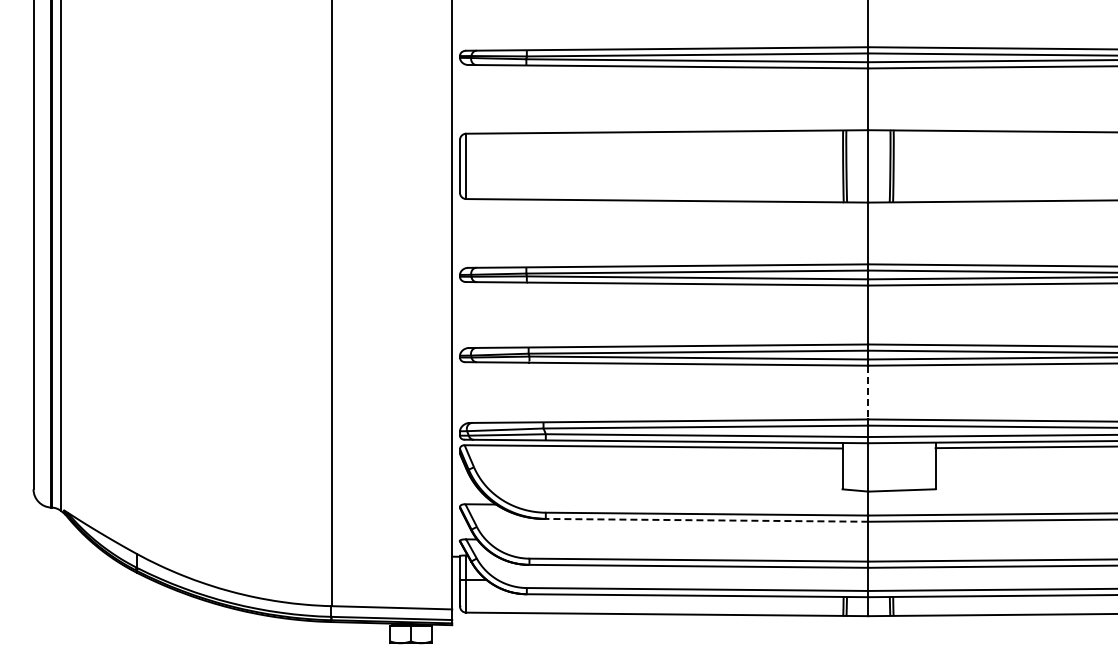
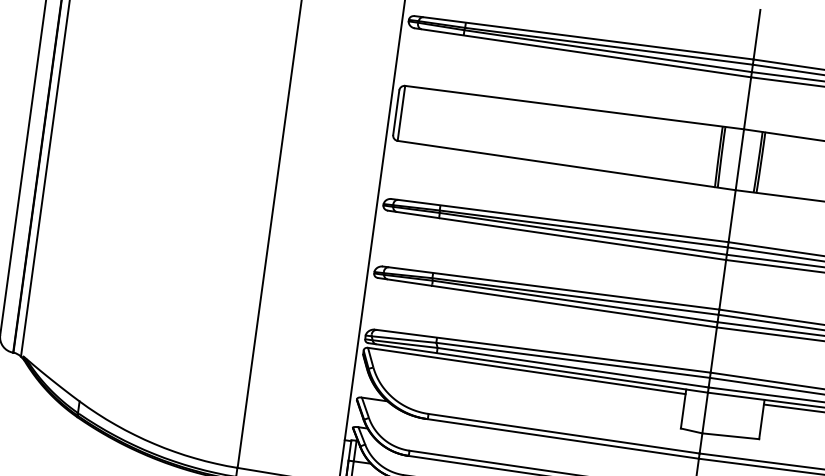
line: (868, 392) -> (713, 350), dashed -> solid
line: (705, 520) -> (562, 438), dashed -> solid

